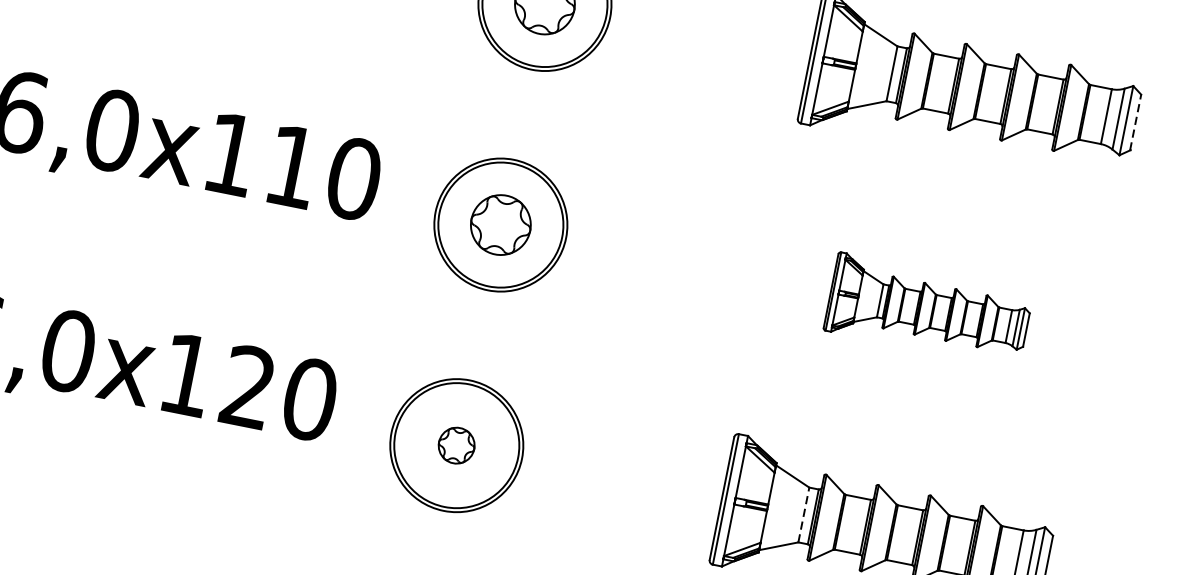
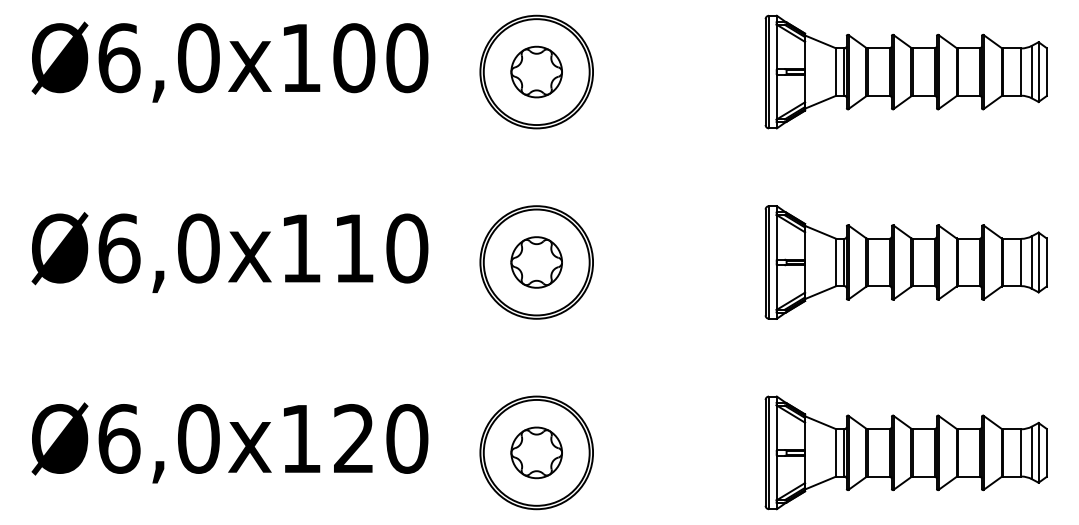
line: (1135, 121) -> (1046, 71), dashed -> solid
part: (928, 310) -> (905, 262), size x1.67
part: (456, 445) -> (536, 452), size x1.67
line: (804, 514) -> (836, 452), dashed -> solid

